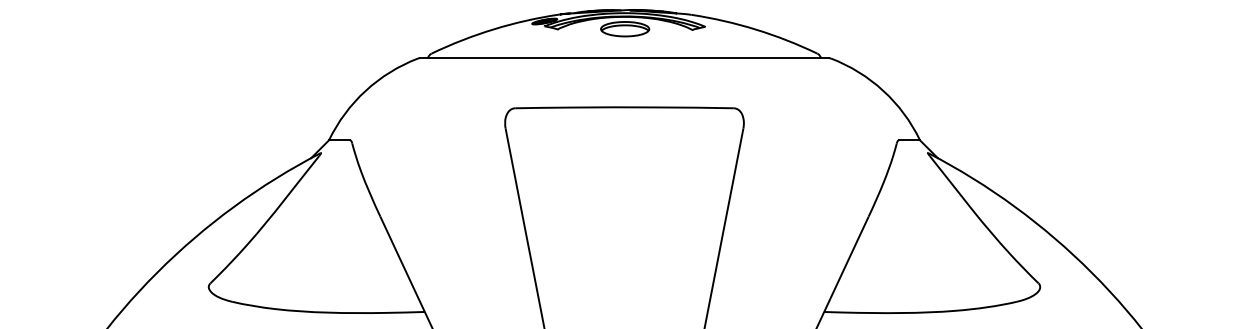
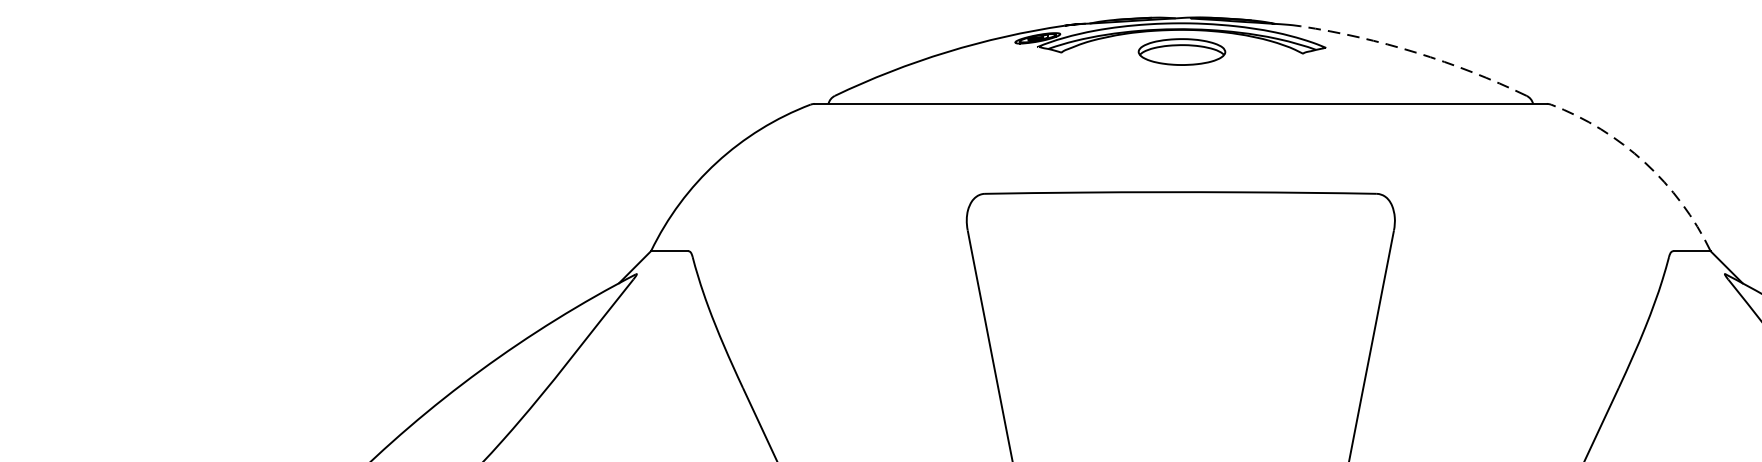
arc: (755, 29) -> (1415, 52), solid -> dashed
arc: (883, 90) -> (1645, 161), solid -> dashed

